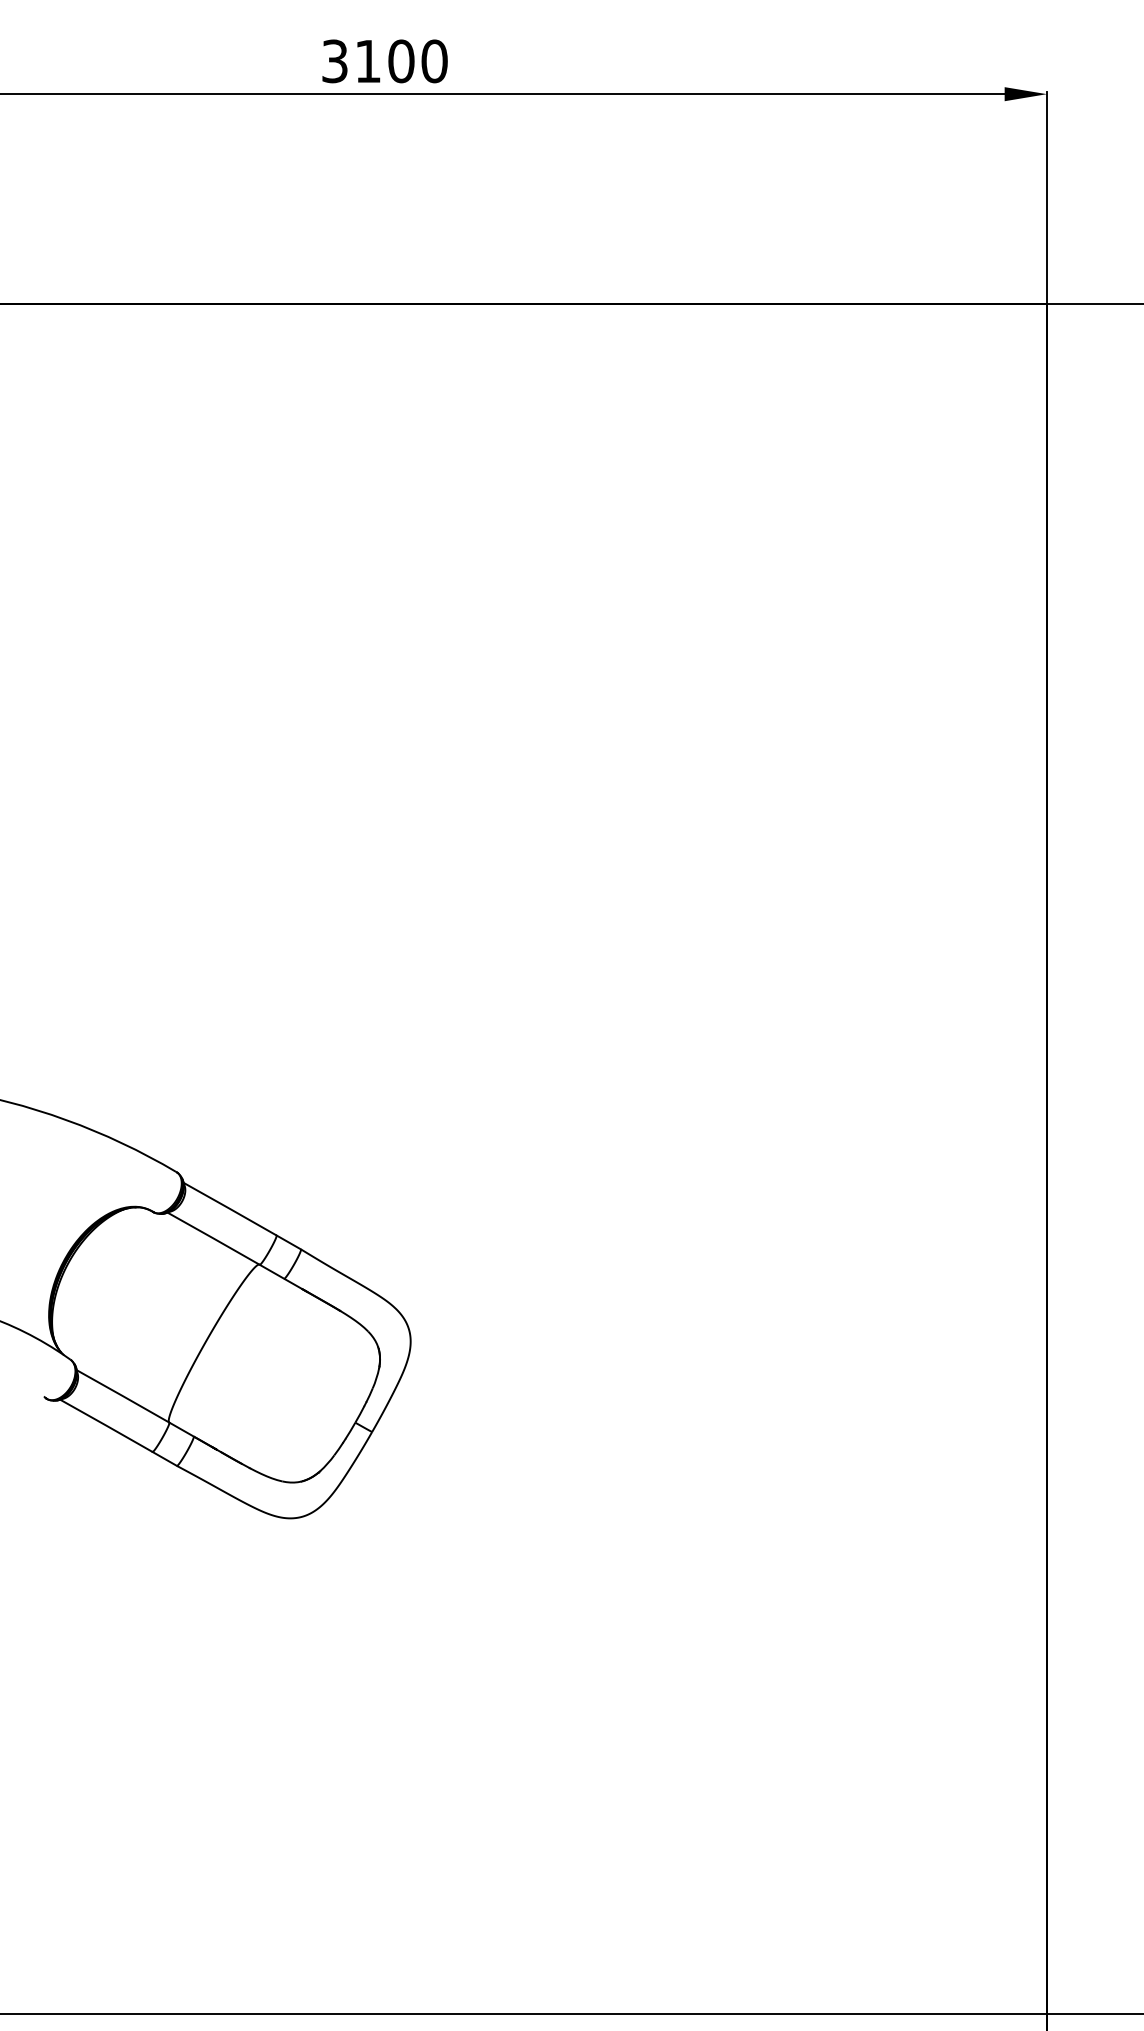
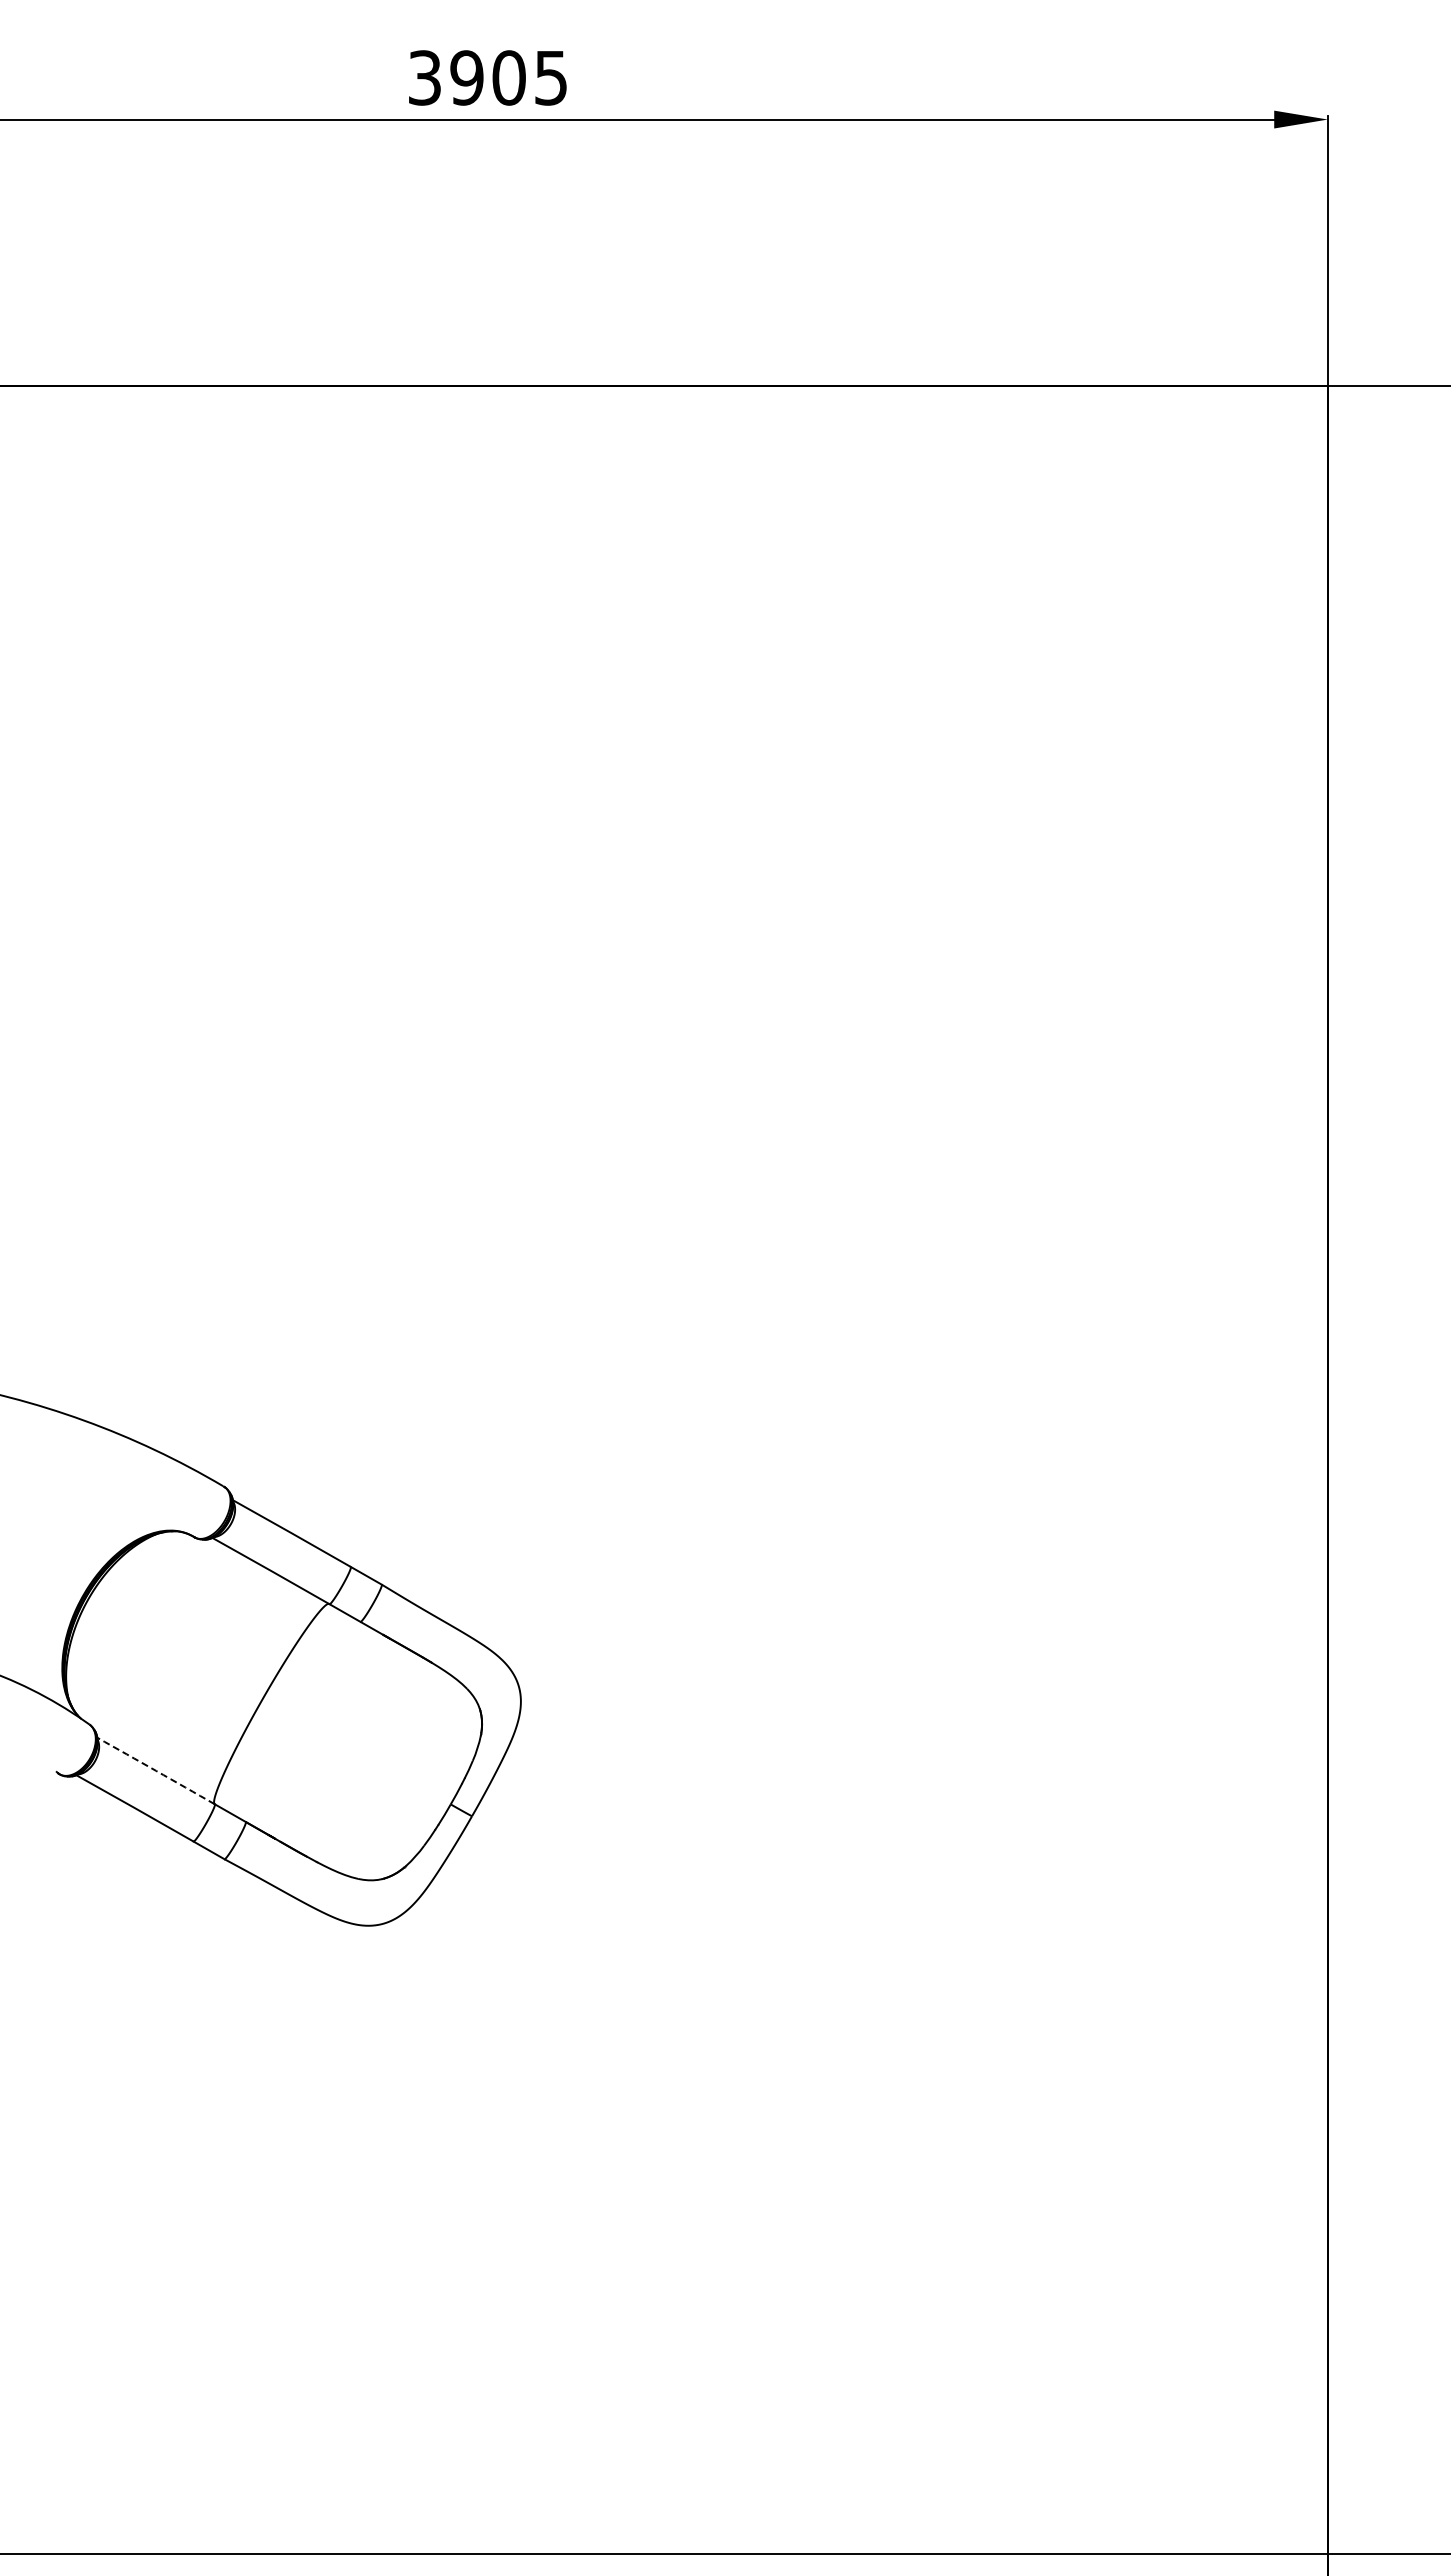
text: (400, 61) -> (508, 77), 3100 -> 3905
arc: (123, 1395) -> (156, 1770), solid -> dashed

